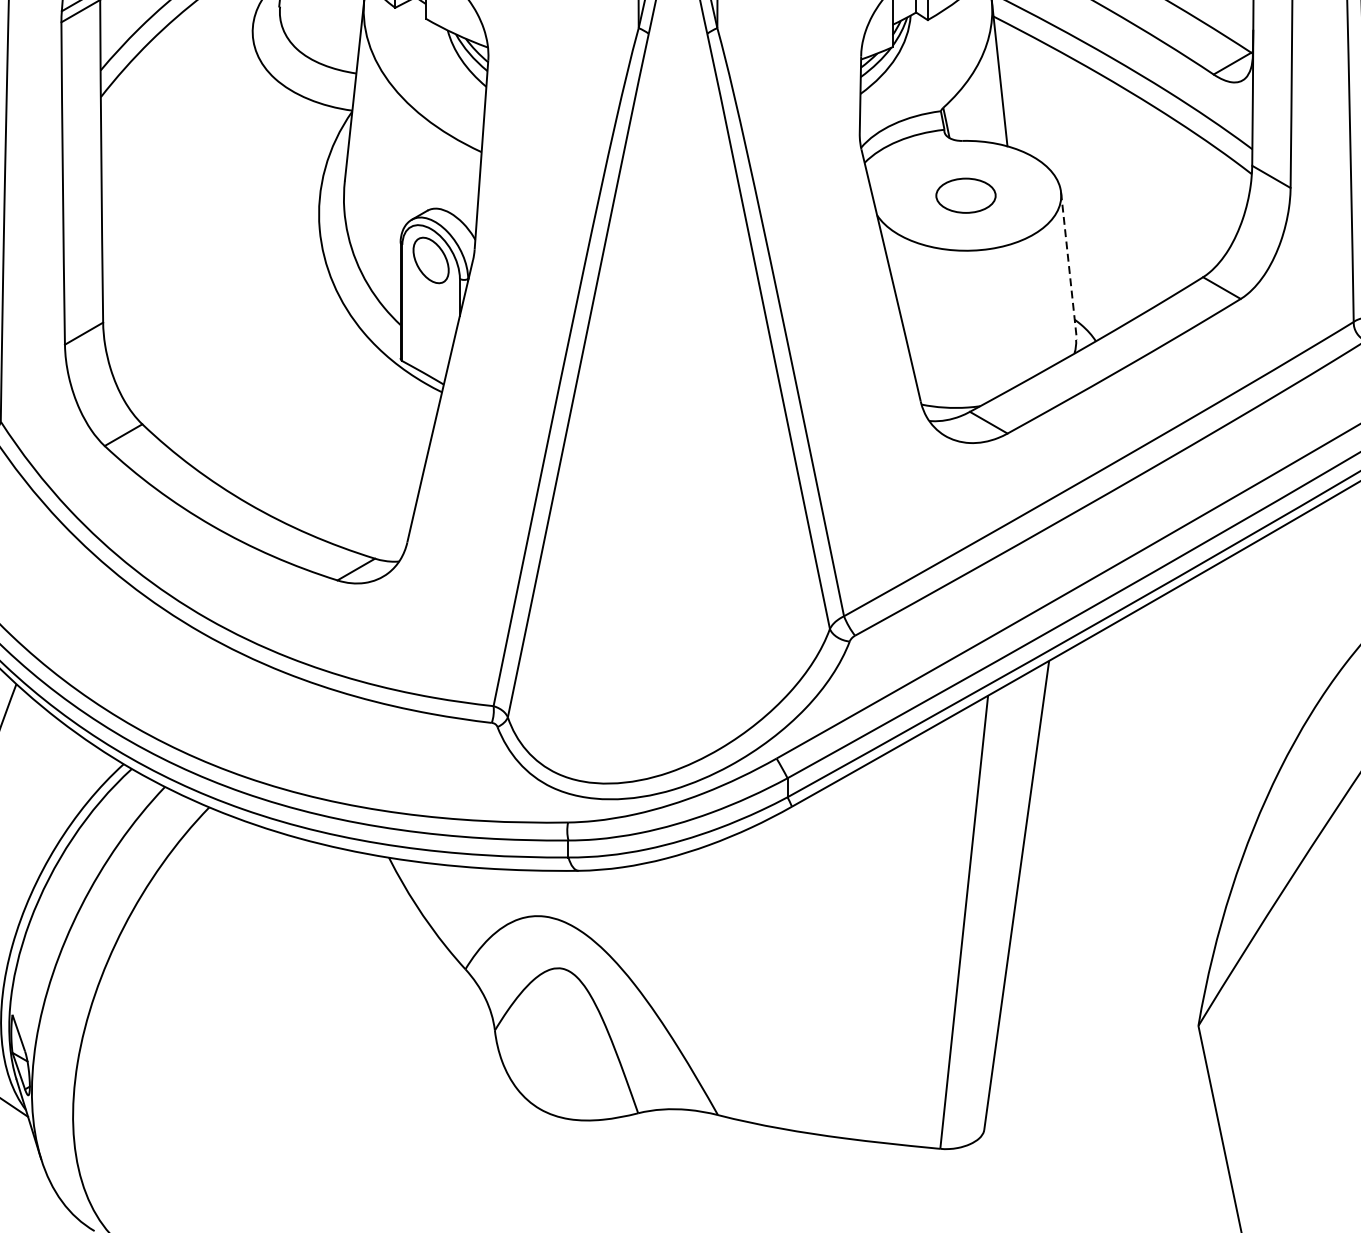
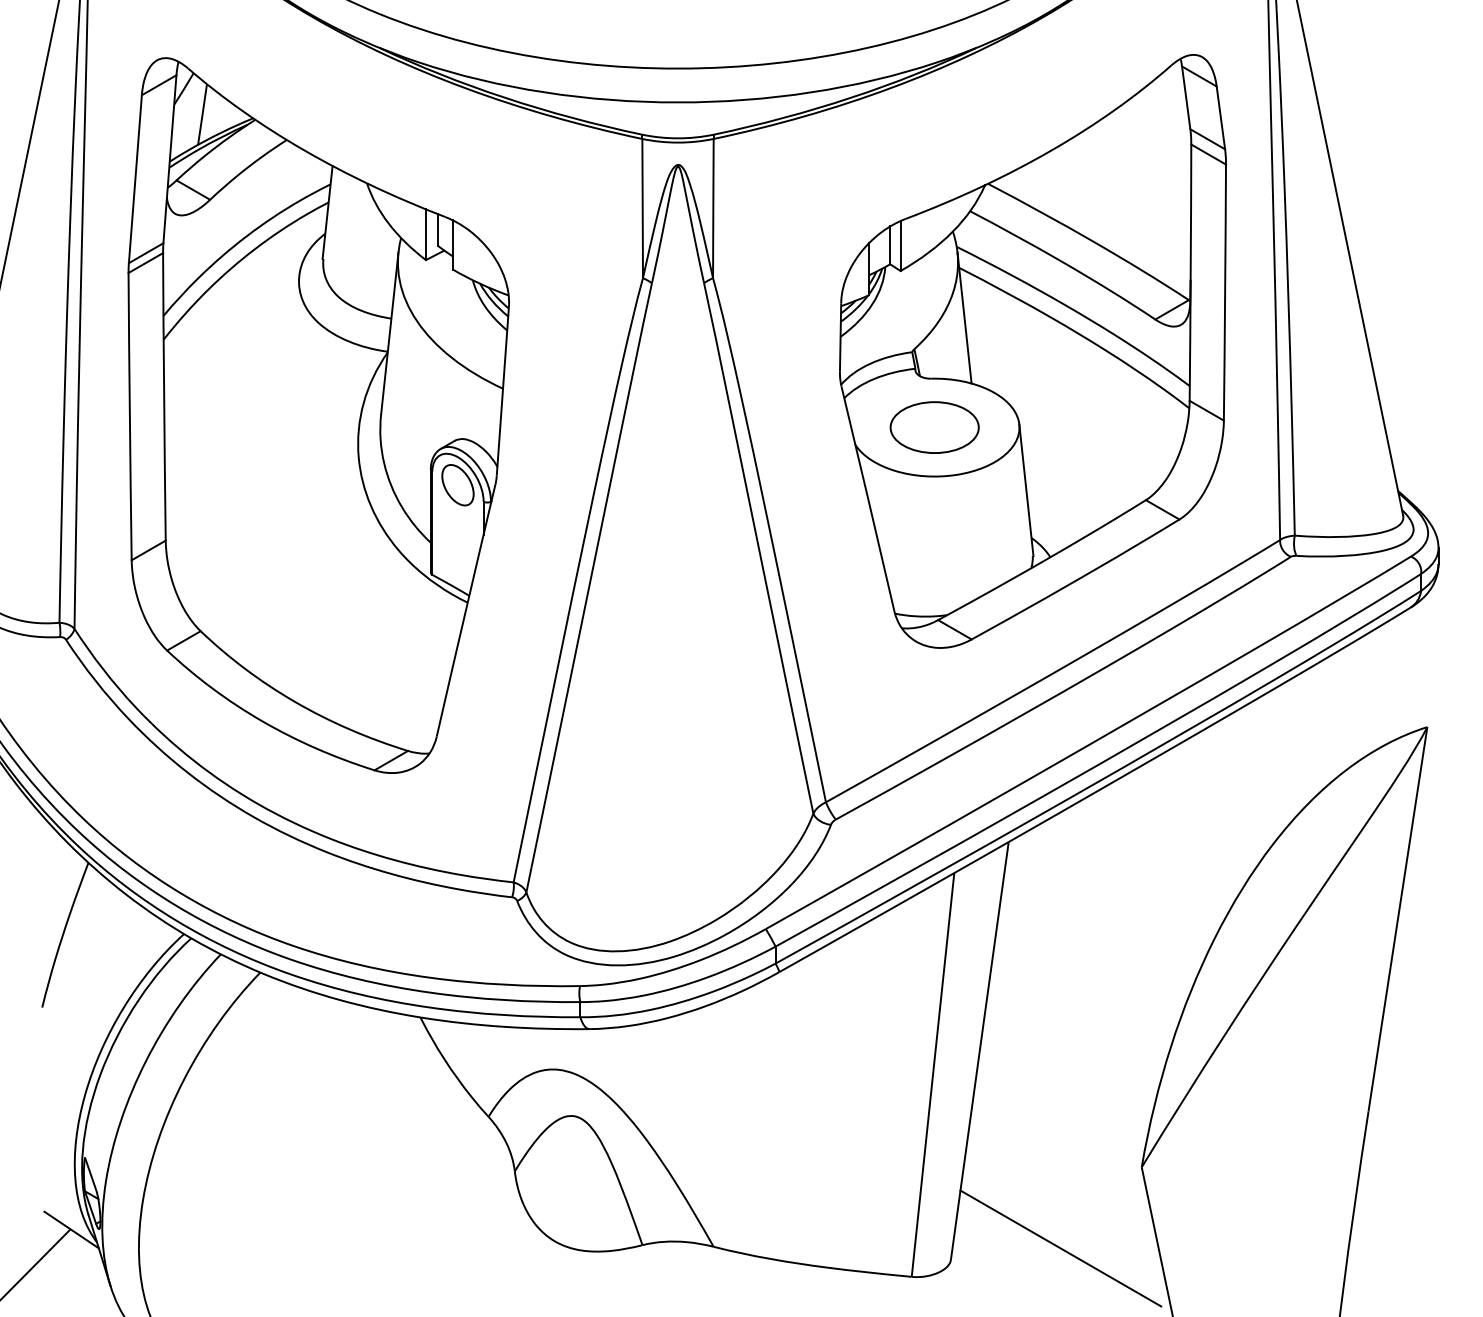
part: (965, 195) -> (934, 427), size x1.67
line: (1069, 266) -> (1026, 490), dashed -> solid
line: (1107, 1117) -> (1060, 1248), added

